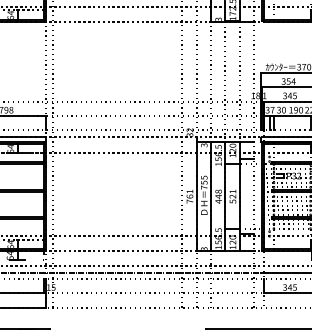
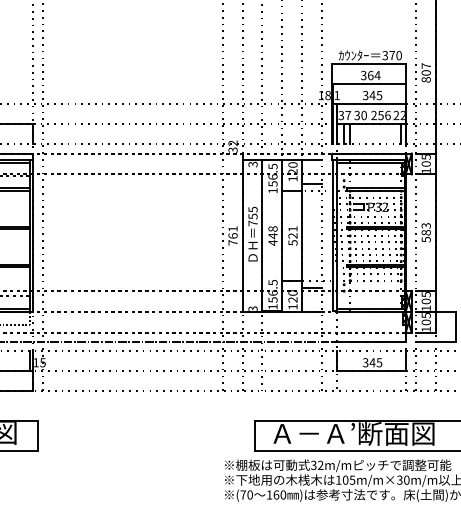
text: (288, 81) -> (370, 75), 354 -> 364
text: (295, 109) -> (380, 114), 190 -> 256

